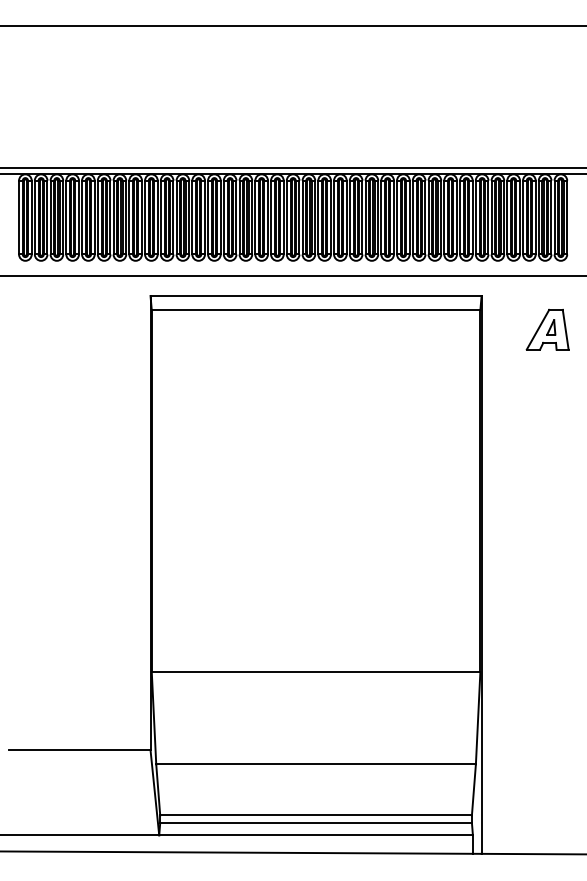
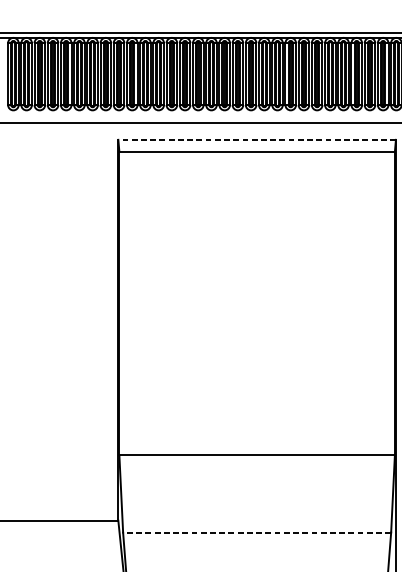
line: (316, 296) -> (257, 140), solid -> dashed
line: (316, 764) -> (257, 532), solid -> dashed

